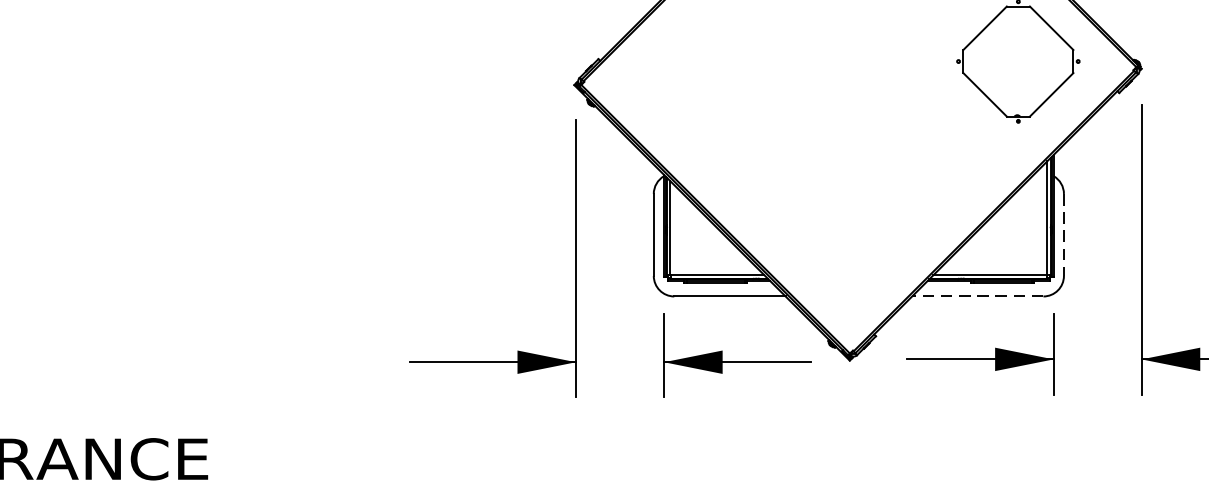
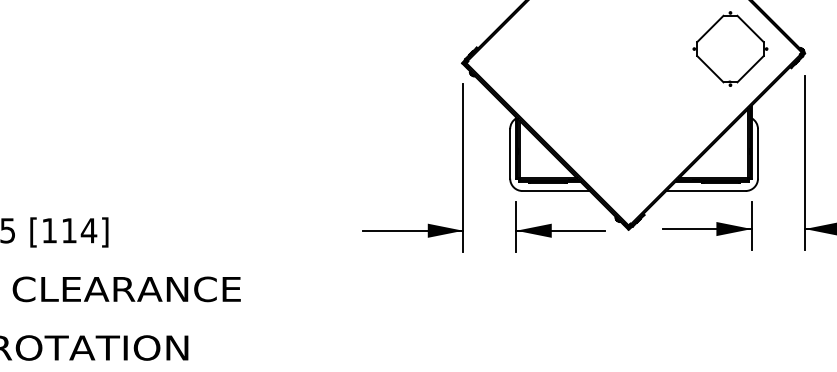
line: (1064, 234) -> (758, 153), dashed -> solid
line: (977, 297) -> (705, 191), dashed -> solid

